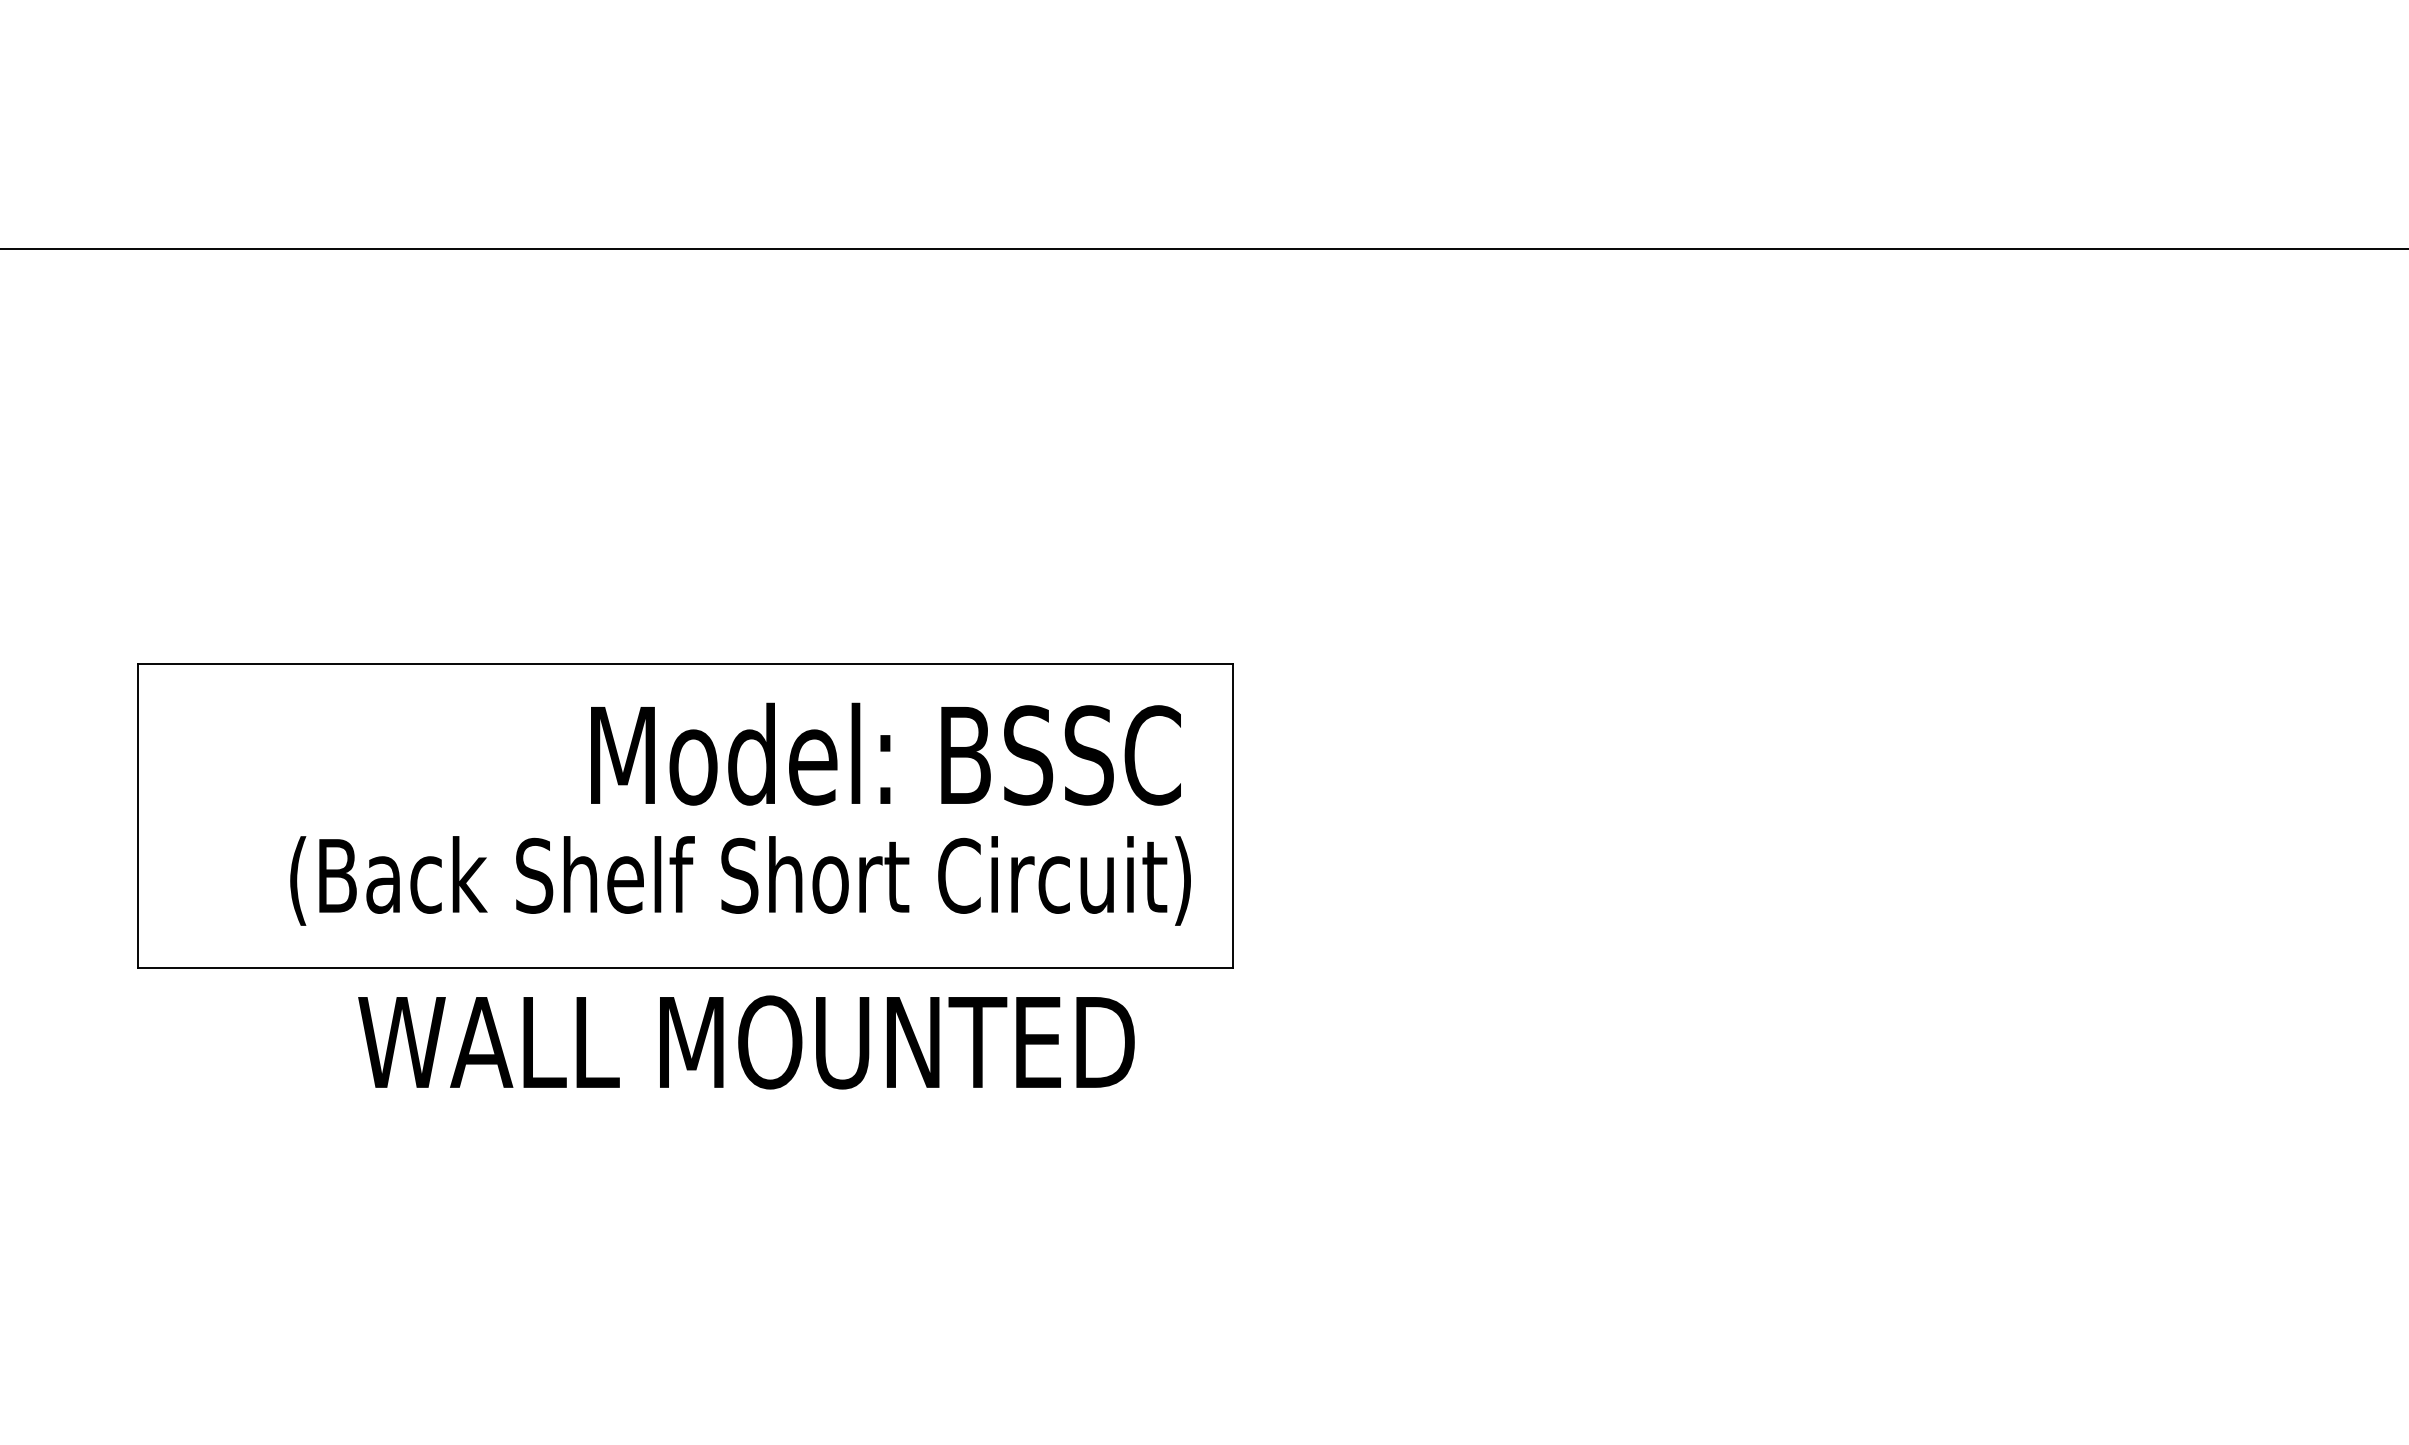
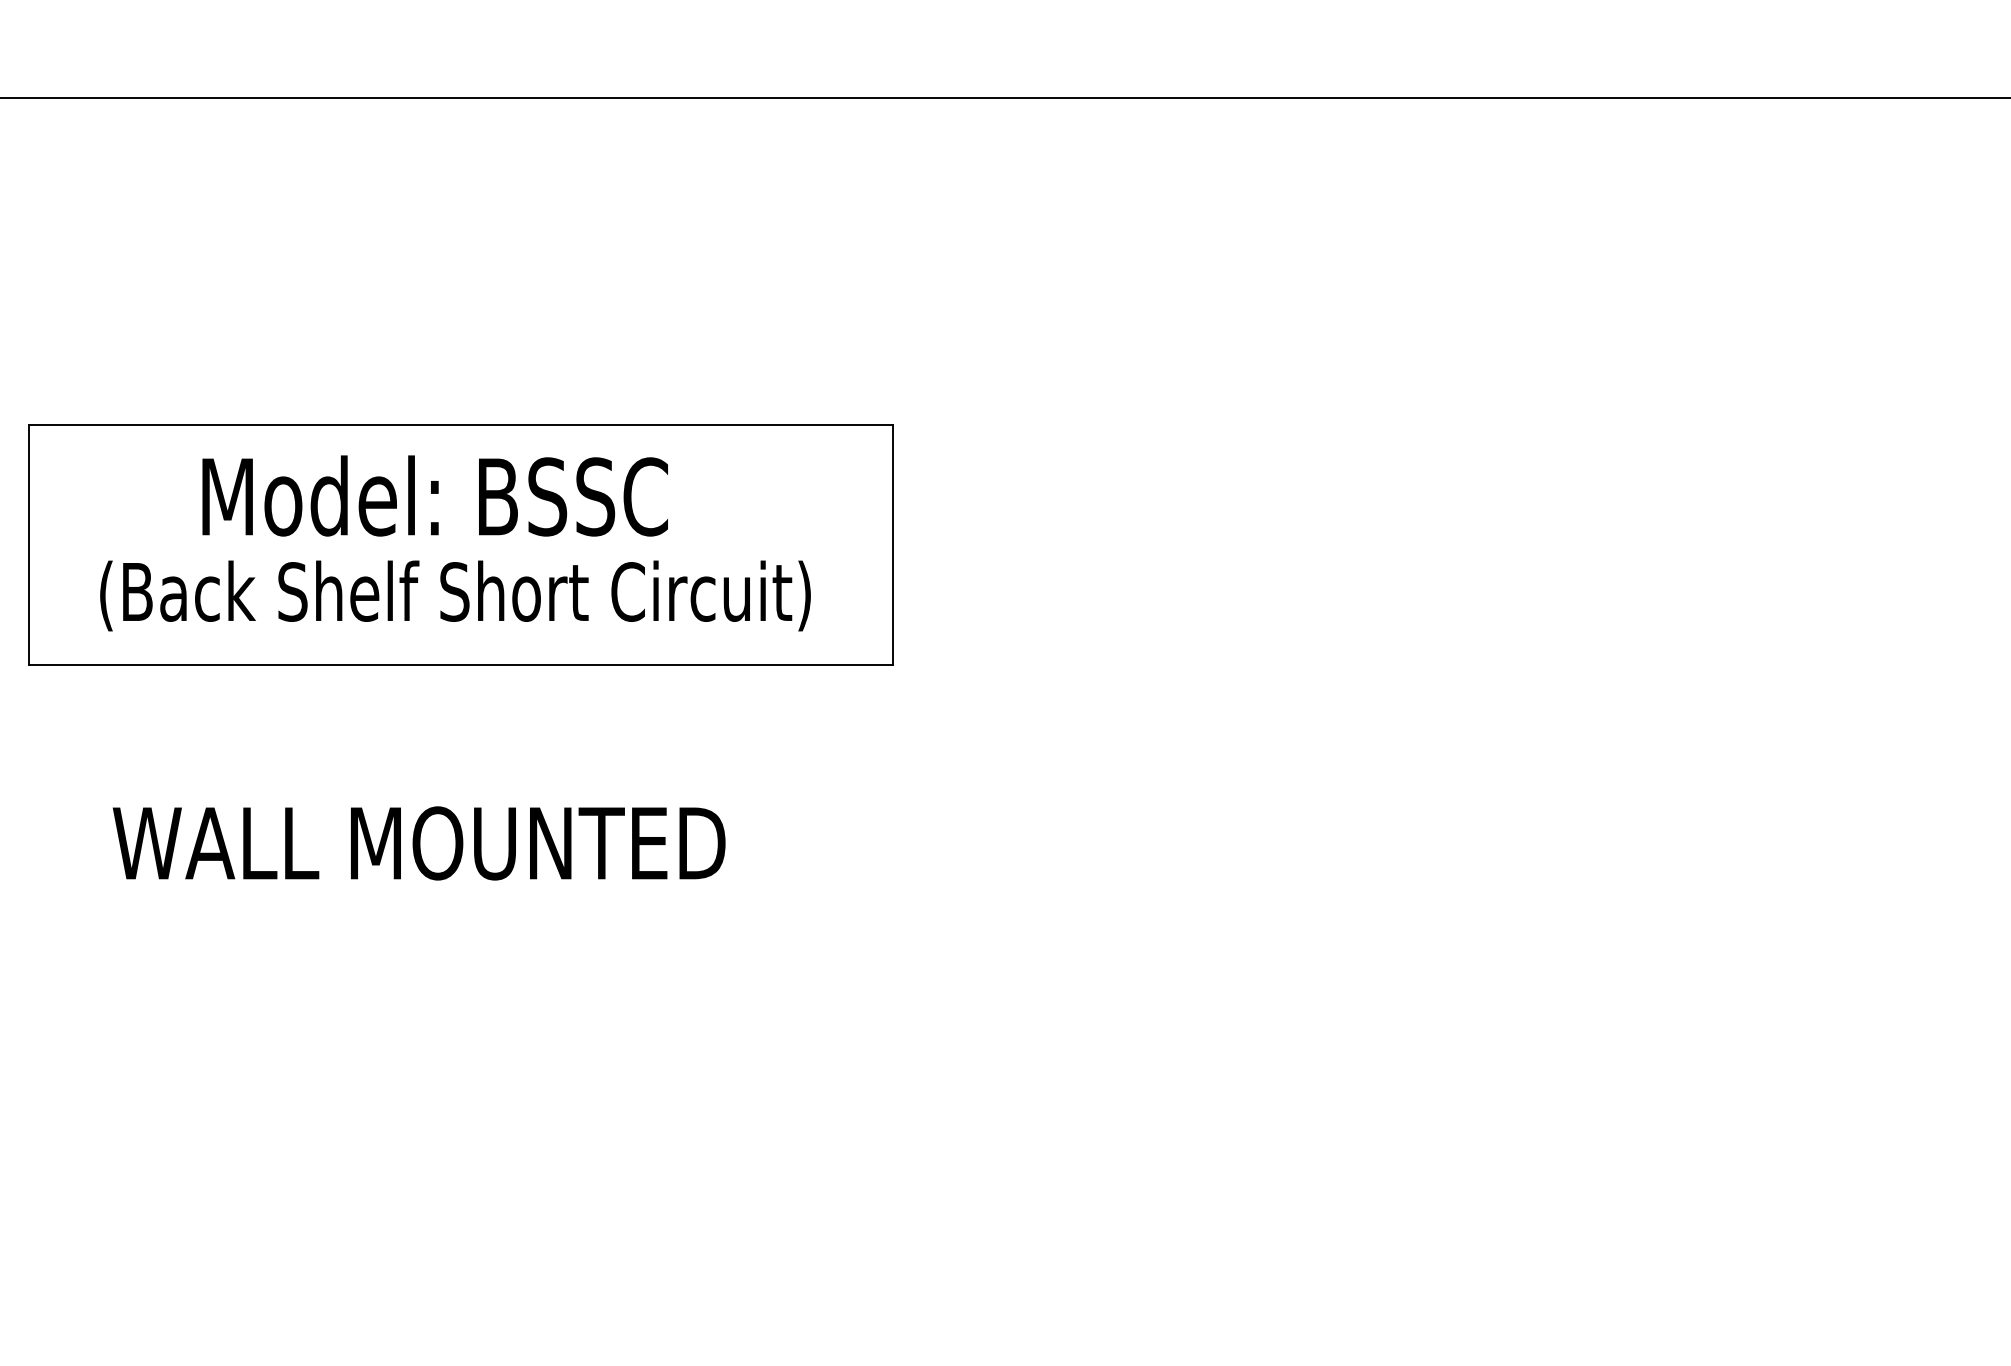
text: (885, 753) -> (434, 495), moved
text: (740, 880) -> (455, 595), moved
text: (745, 1042) -> (418, 843), moved

